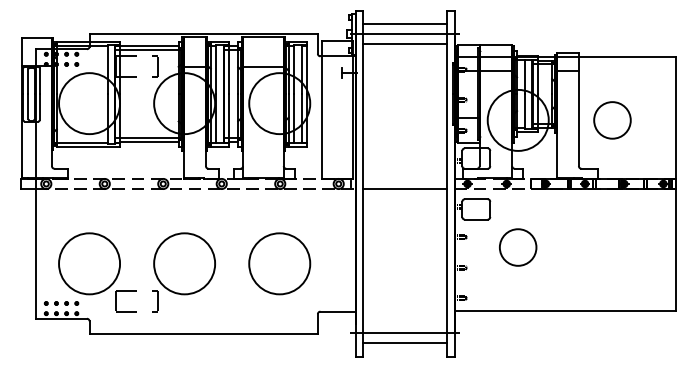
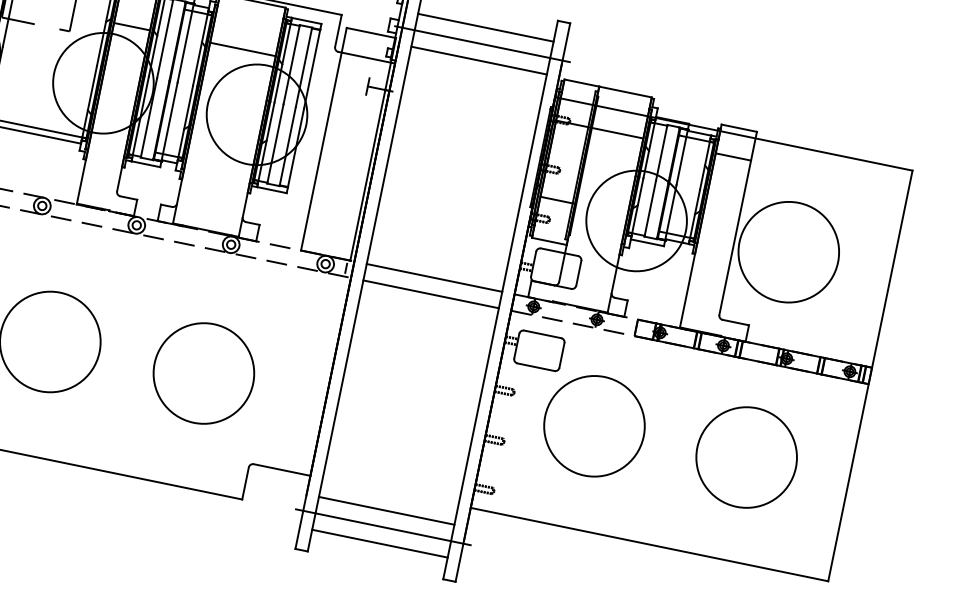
circle: (611, 119) -> (787, 250), size x1.67
line: (405, 178) -> (435, 277), added
circle: (517, 247) -> (593, 425), size x1.67
circle: (612, 247) -> (746, 457), added
line: (405, 323) -> (387, 511), added

